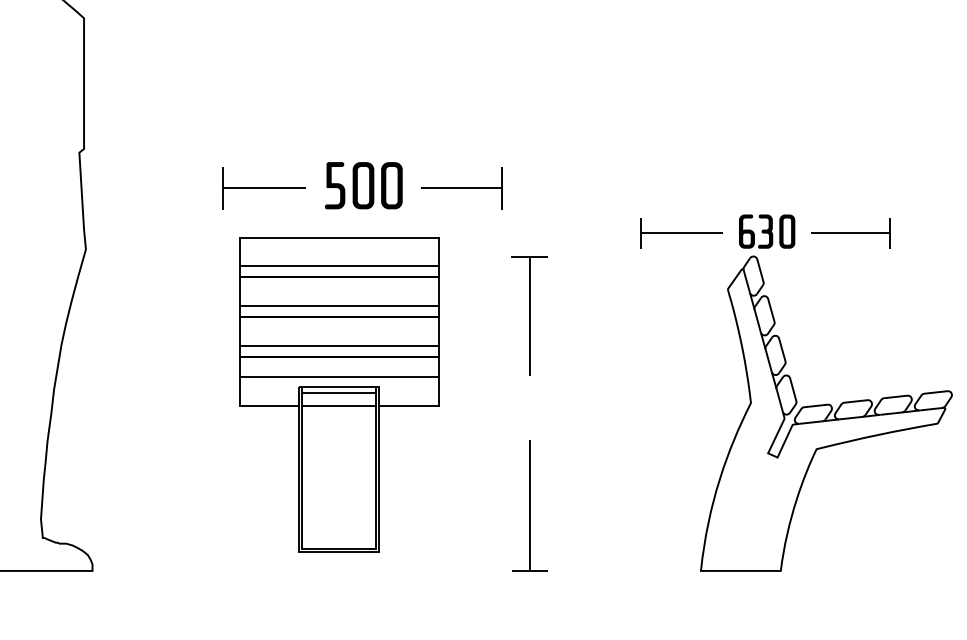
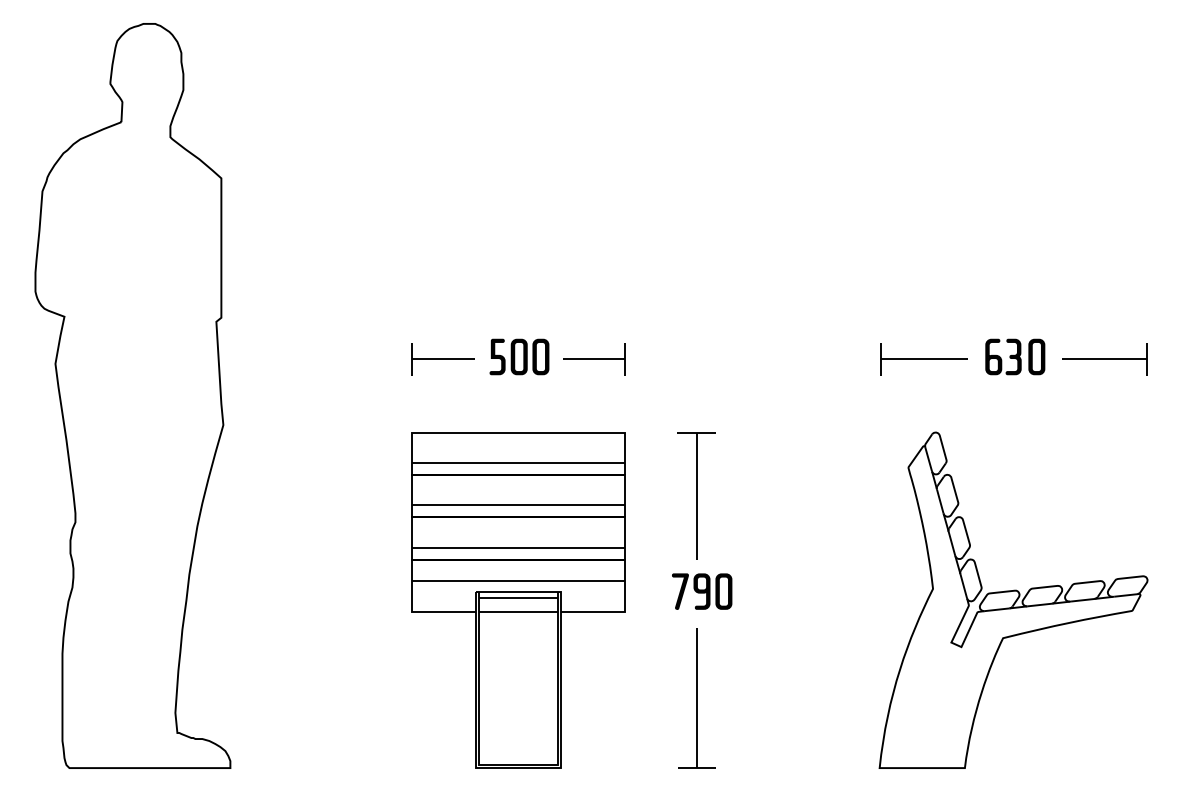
part: (362, 185) -> (518, 356), size x0.71
part: (765, 231) -> (1013, 356), moved
part: (339, 395) -> (518, 600), moved
part: (534, 405) -> (702, 591), added

